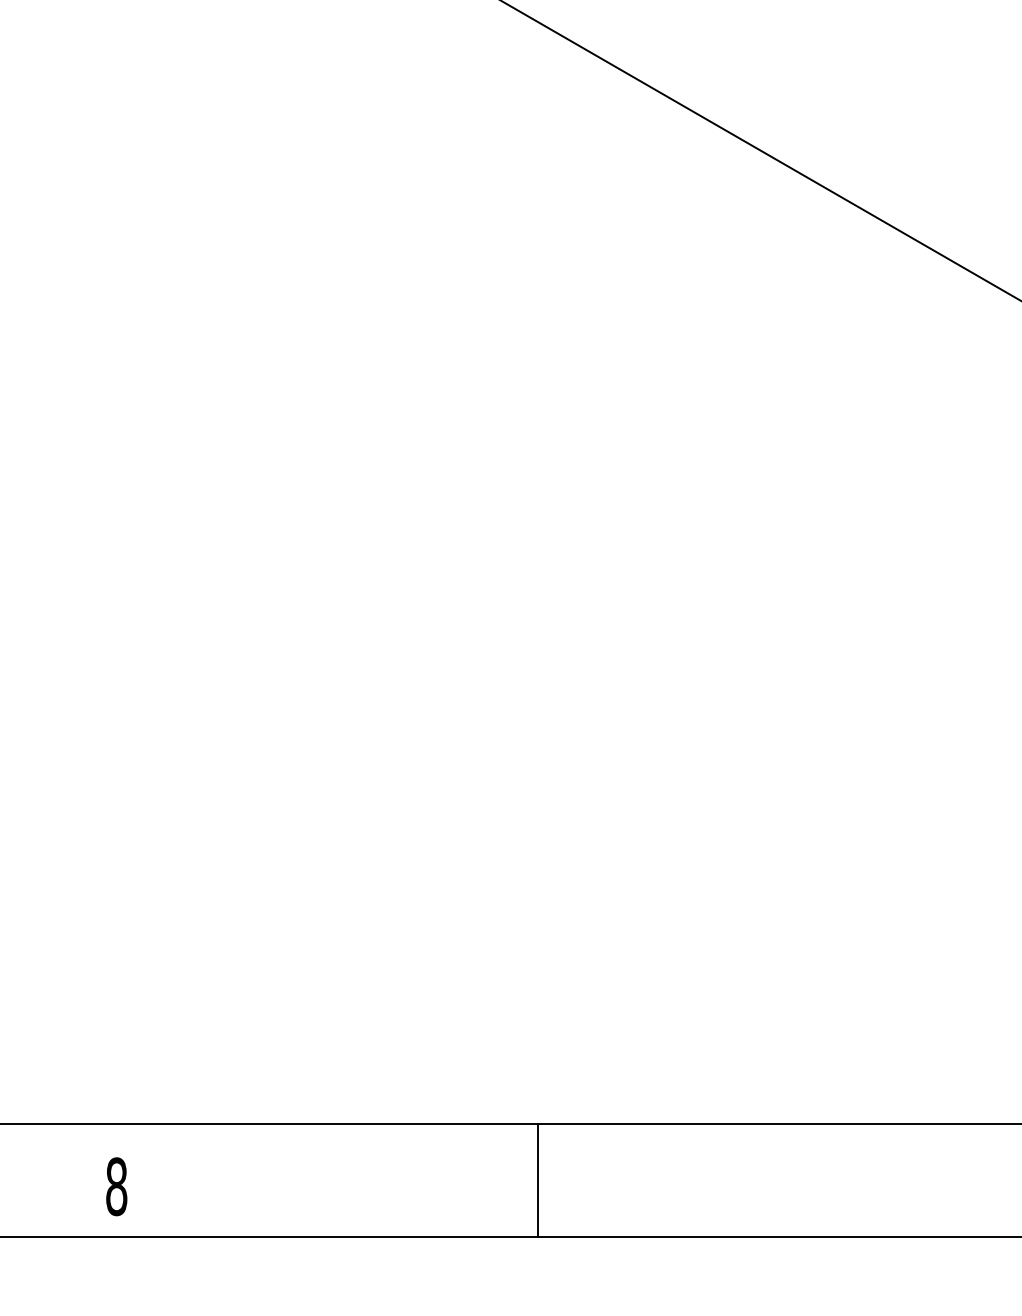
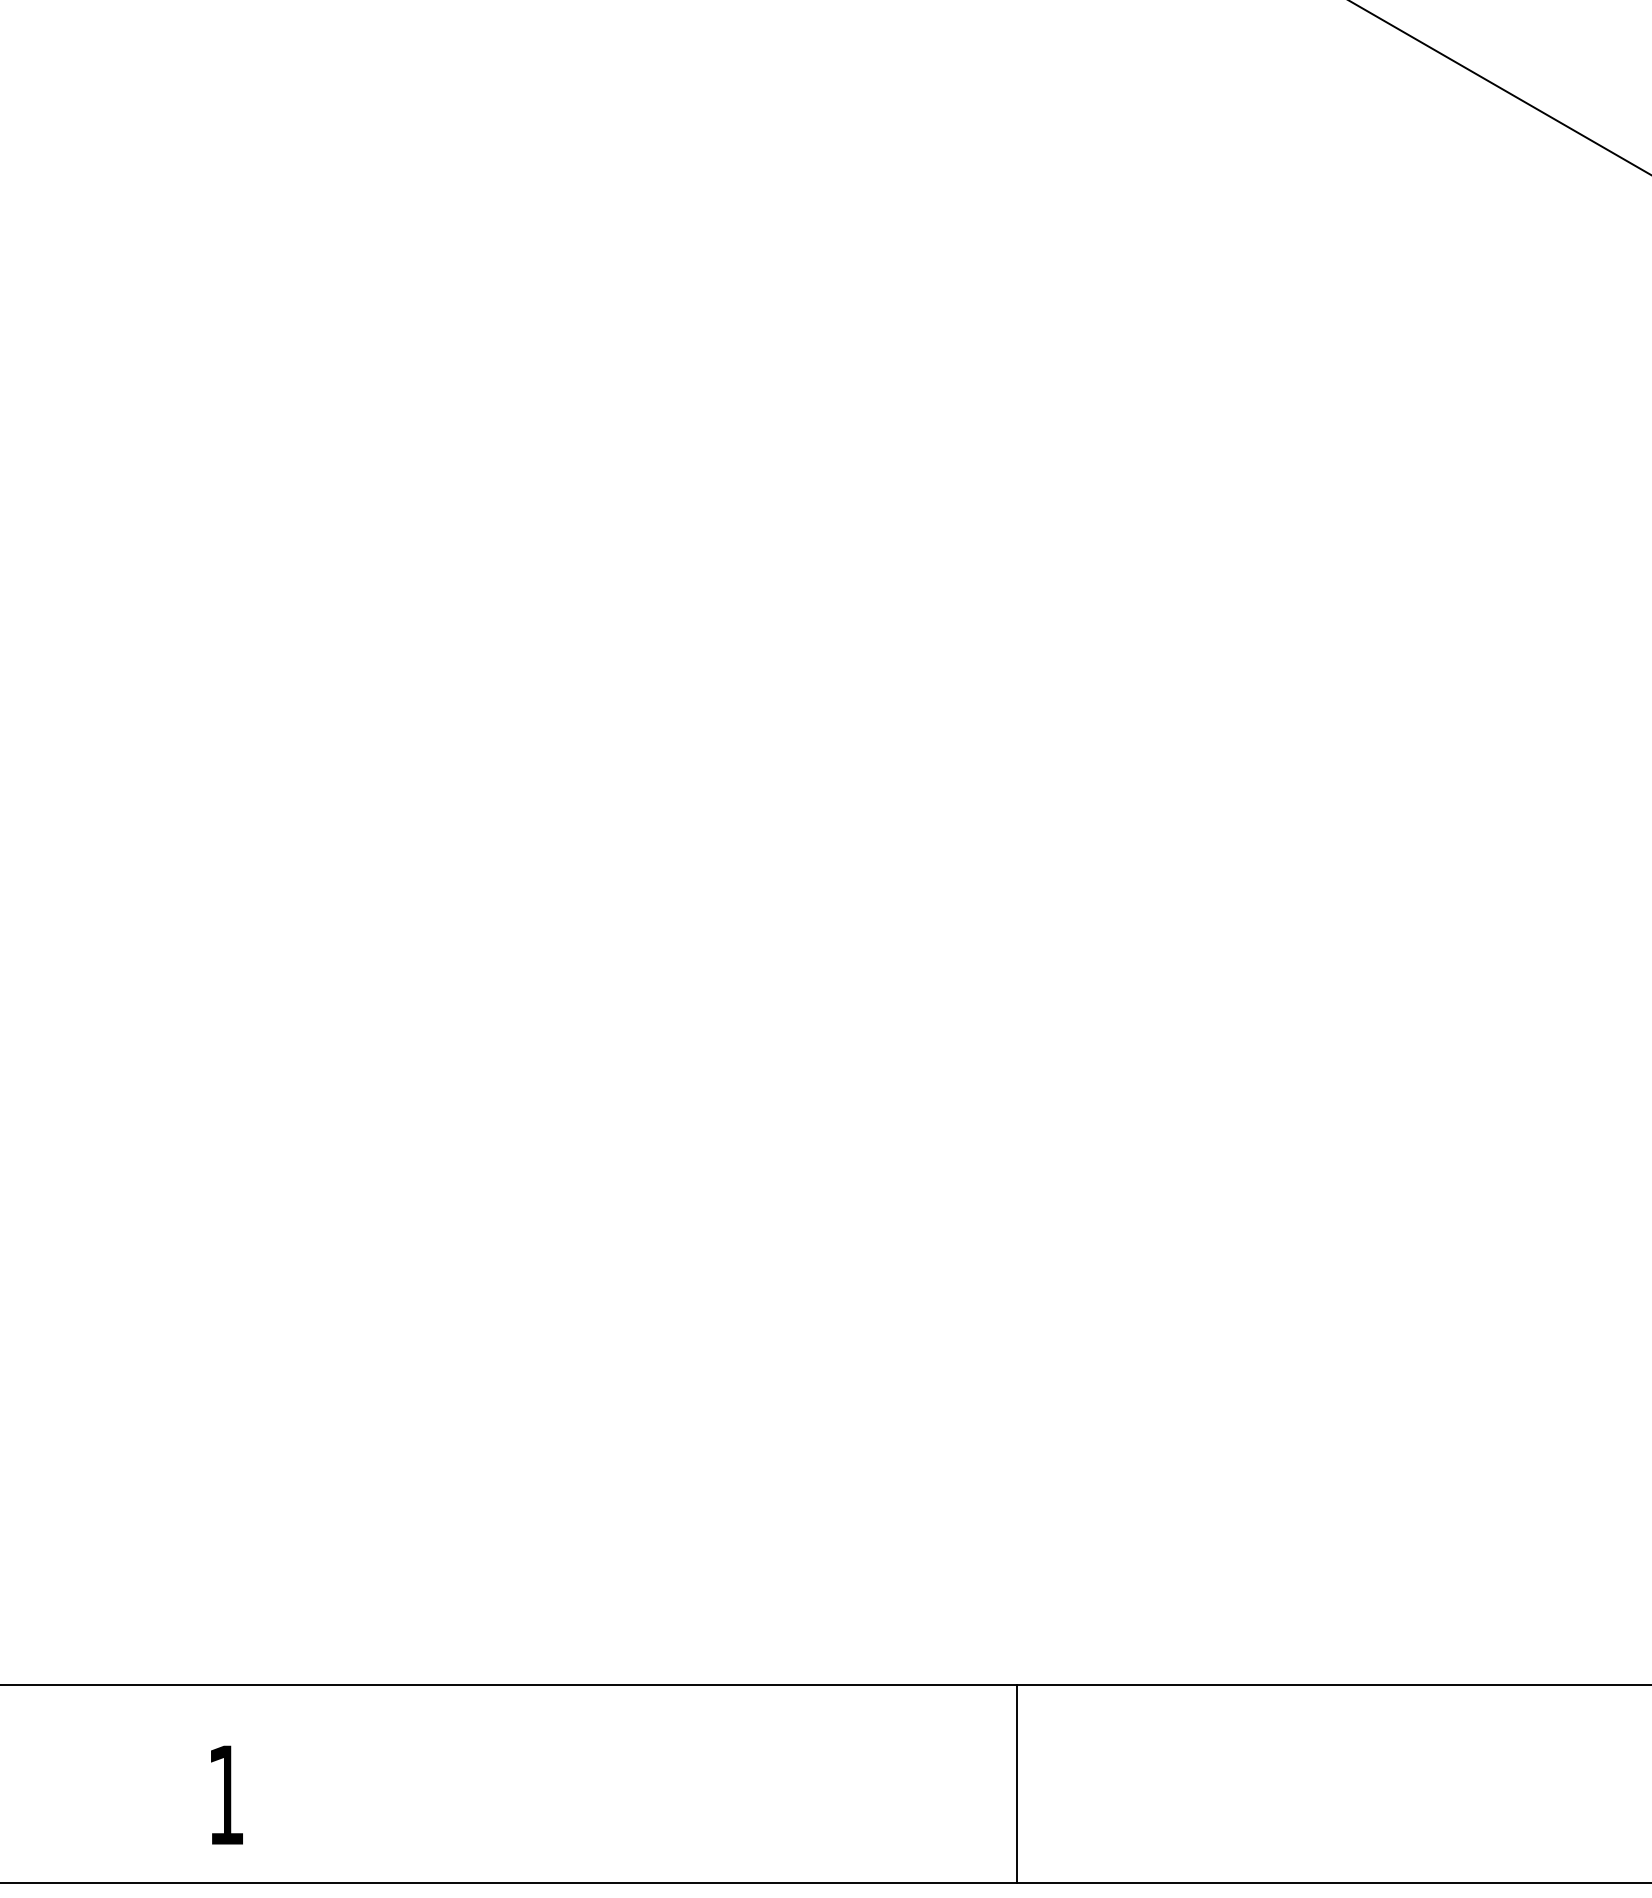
line: (538, 1180) -> (1017, 1784), moved
text: (116, 1186) -> (225, 1794), 8 -> 1

